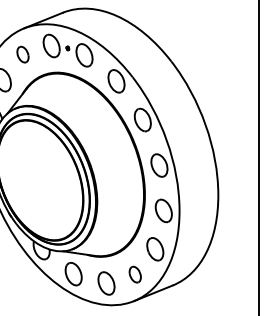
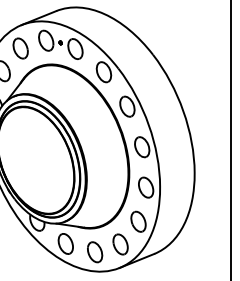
part: (22, 54) -> (20, 48), size x1.43
part: (135, 274) -> (120, 244), size x1.43

